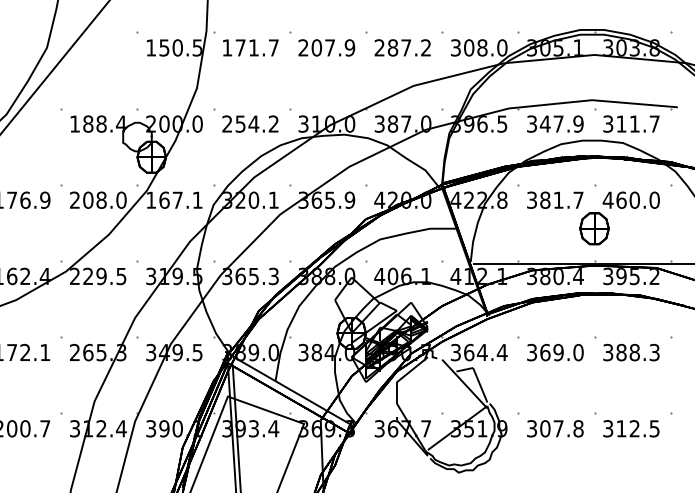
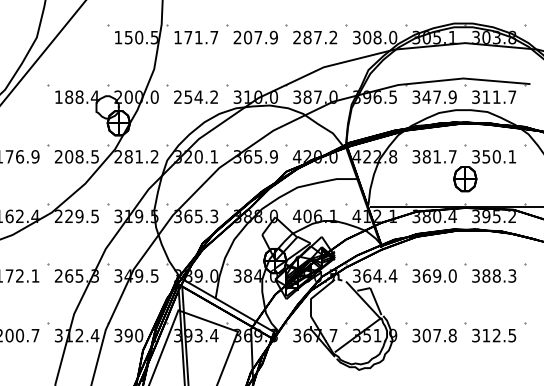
text: (121, 199) -> (95, 156), 208.0 -> 208.5
text: (174, 199) -> (136, 156), 167.1 -> 281.2
text: (630, 199) -> (493, 156), 460.0 -> 350.1

